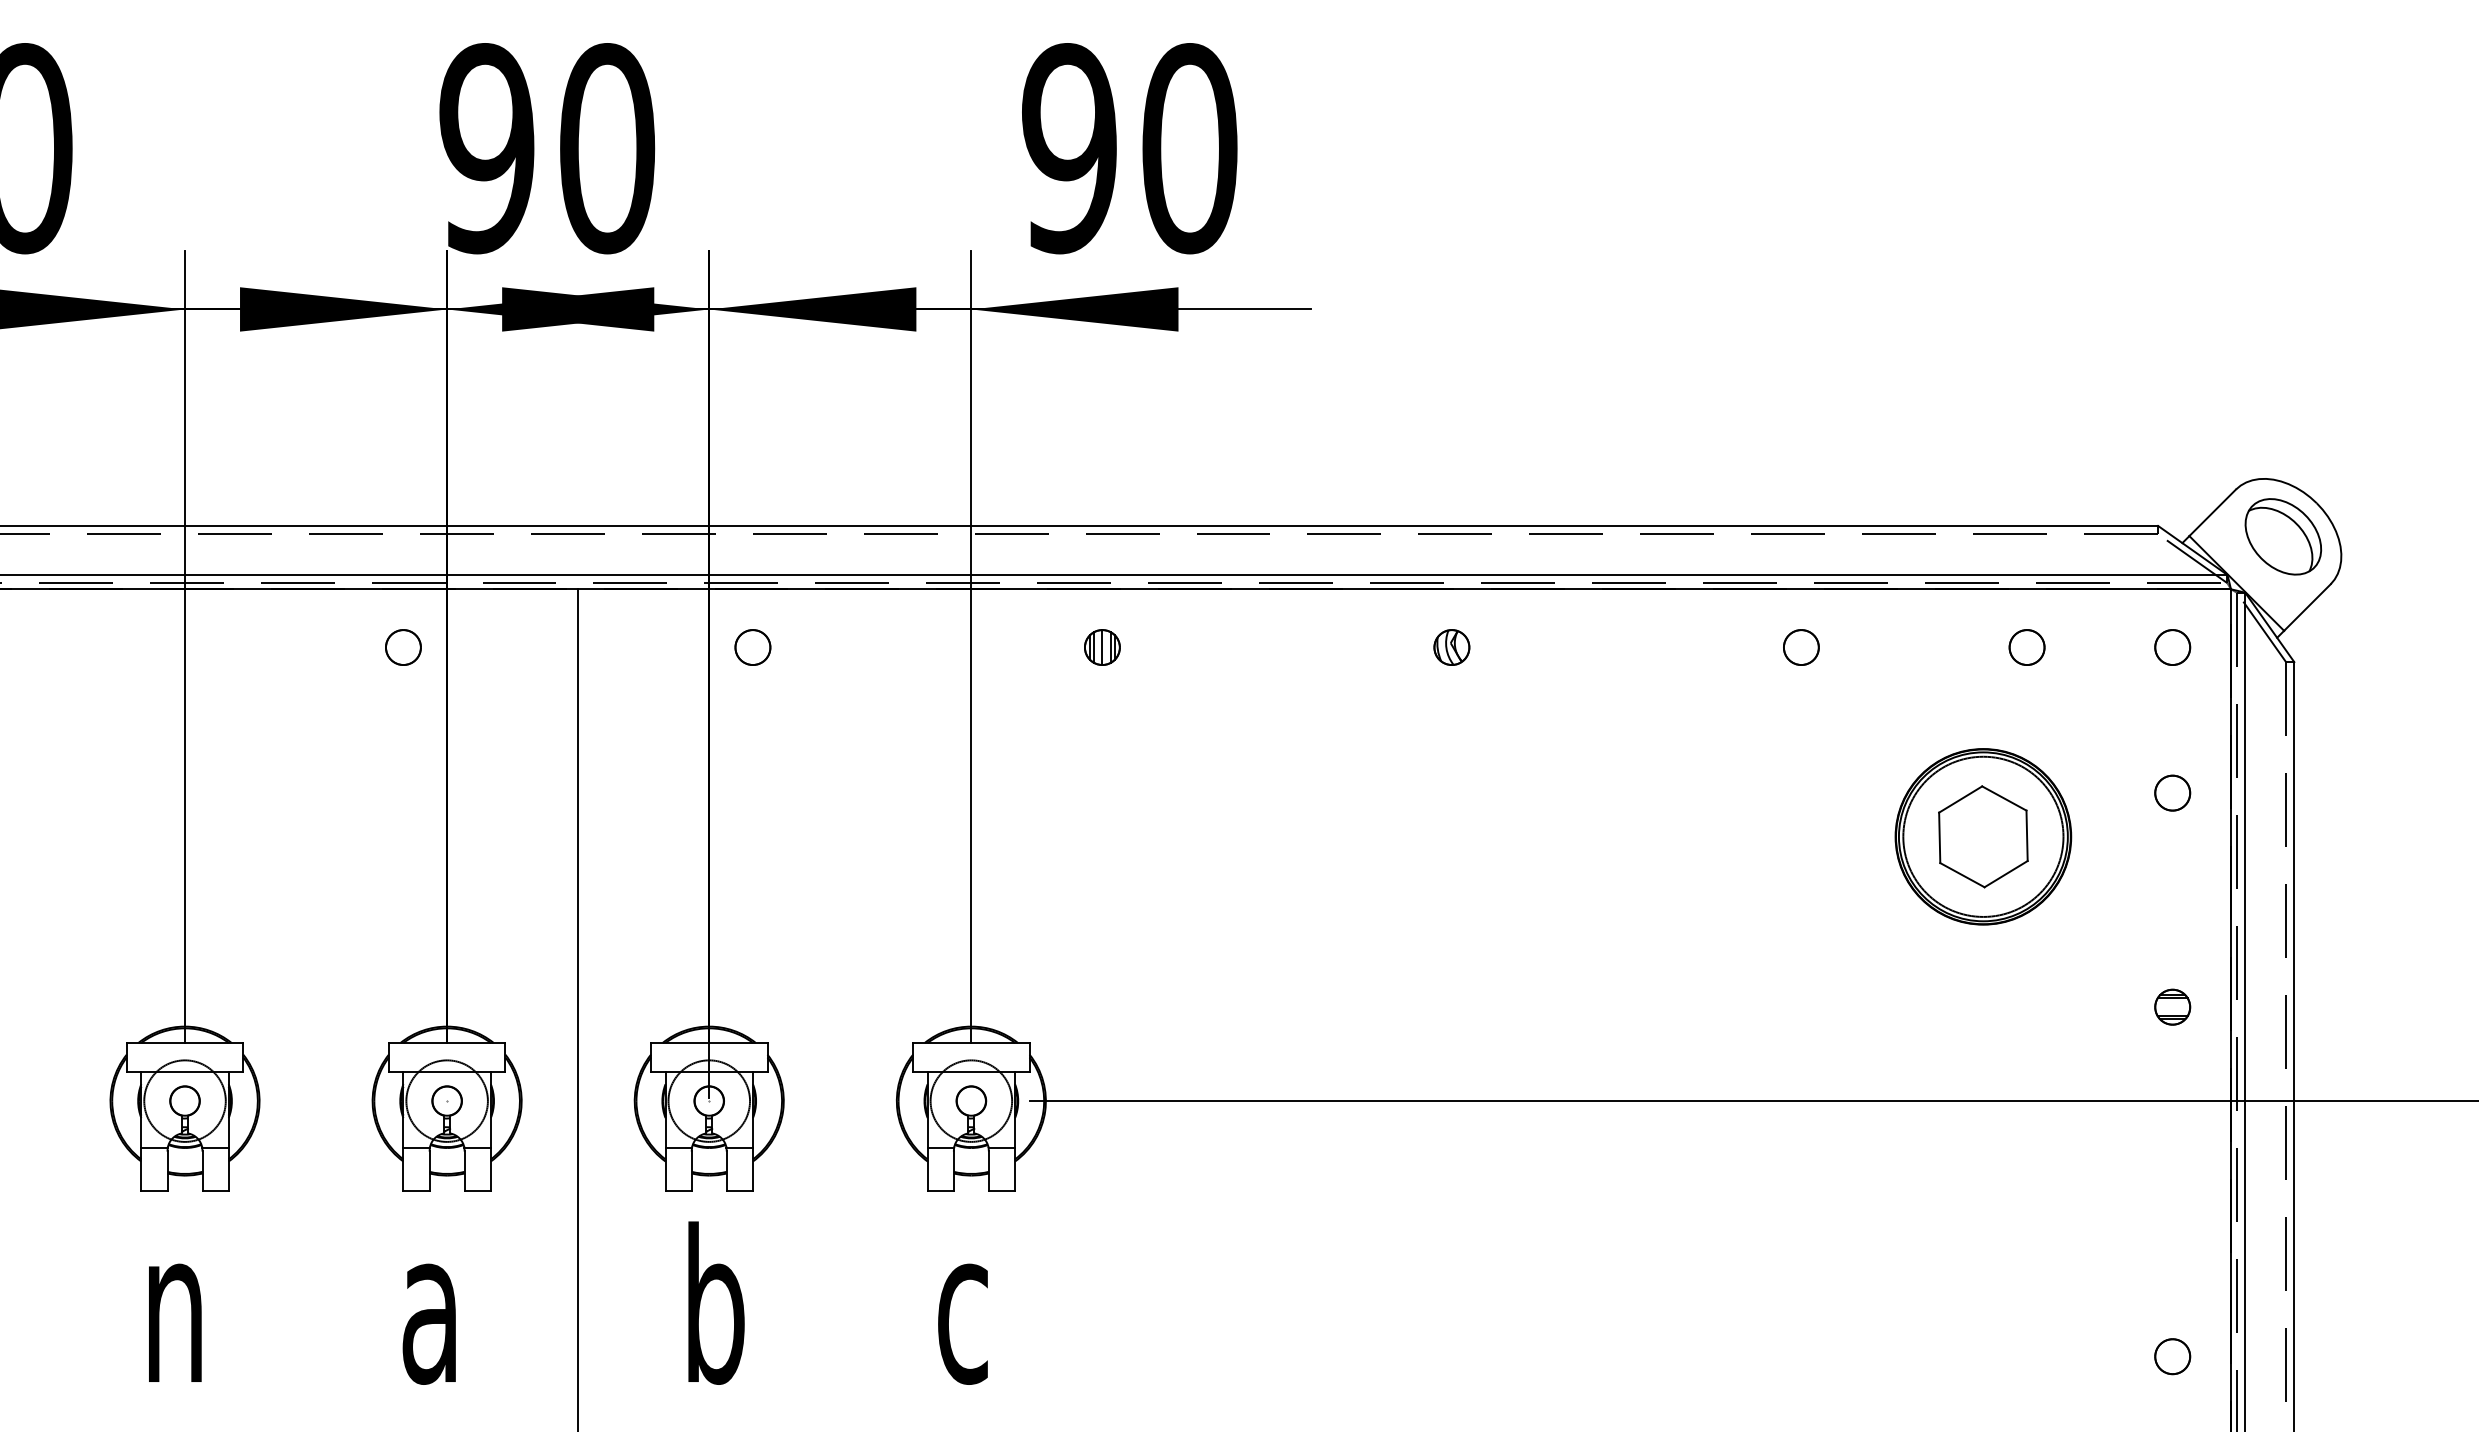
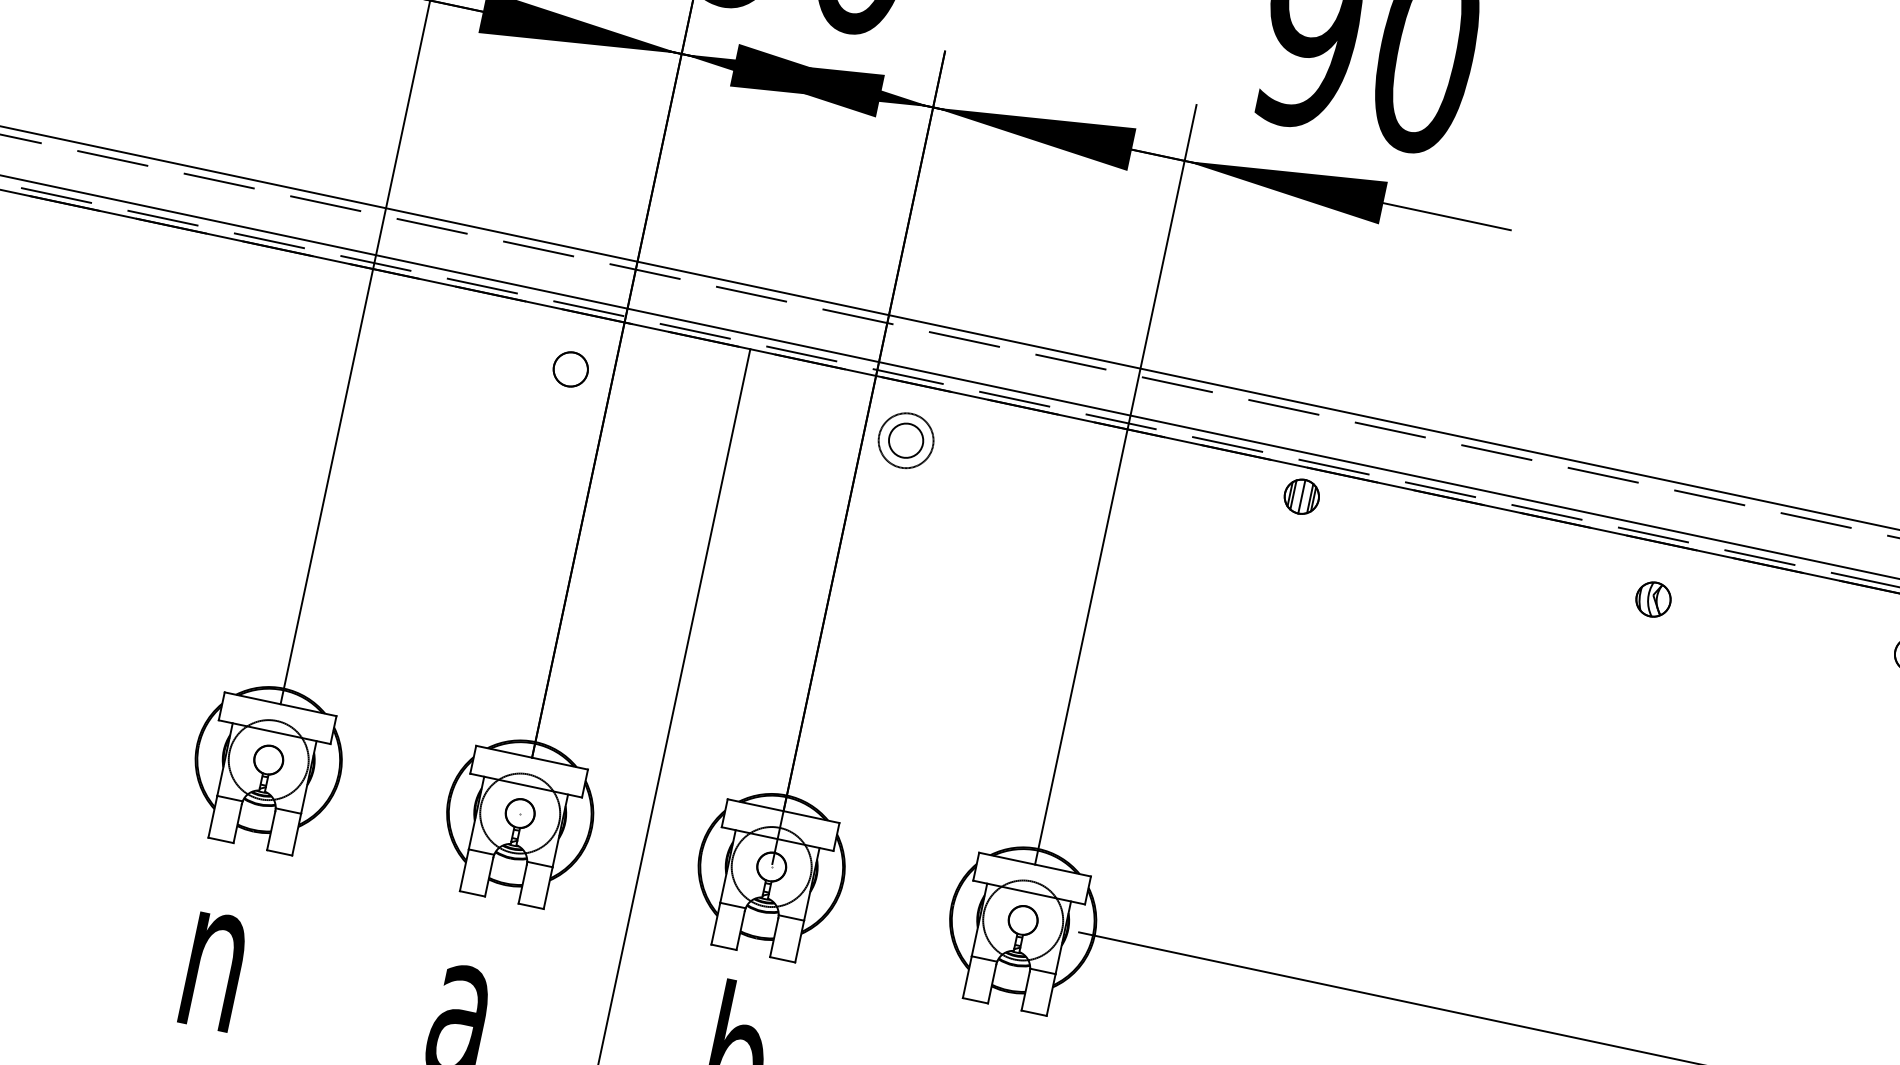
circle: (752, 647) -> (905, 440), size x1.6
part: (1102, 647) -> (1301, 496), moved
part: (1451, 647) -> (1653, 599), moved

